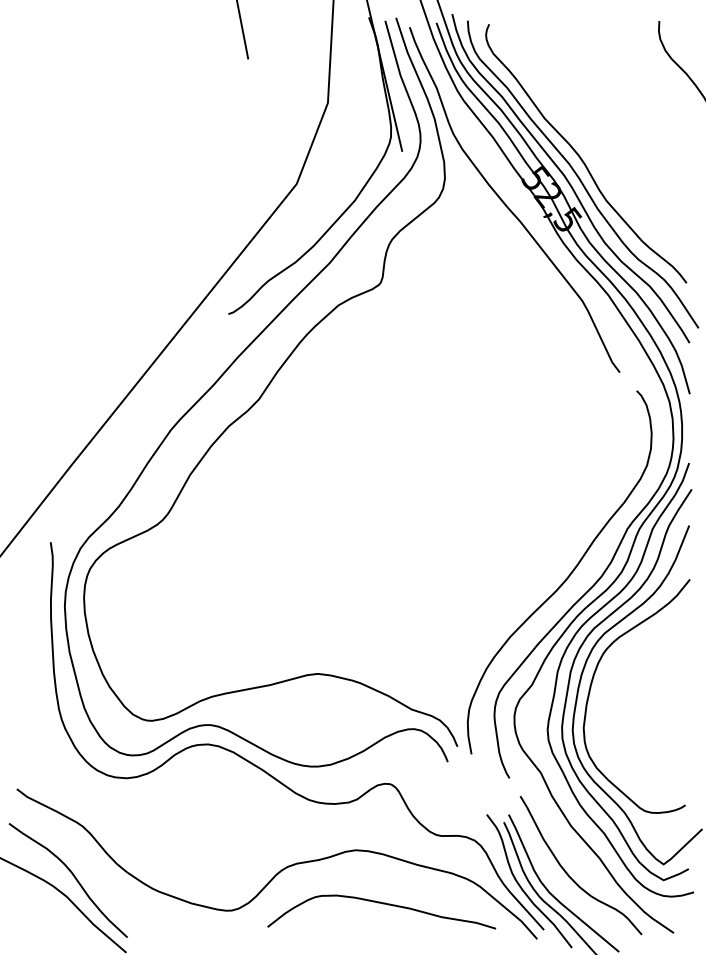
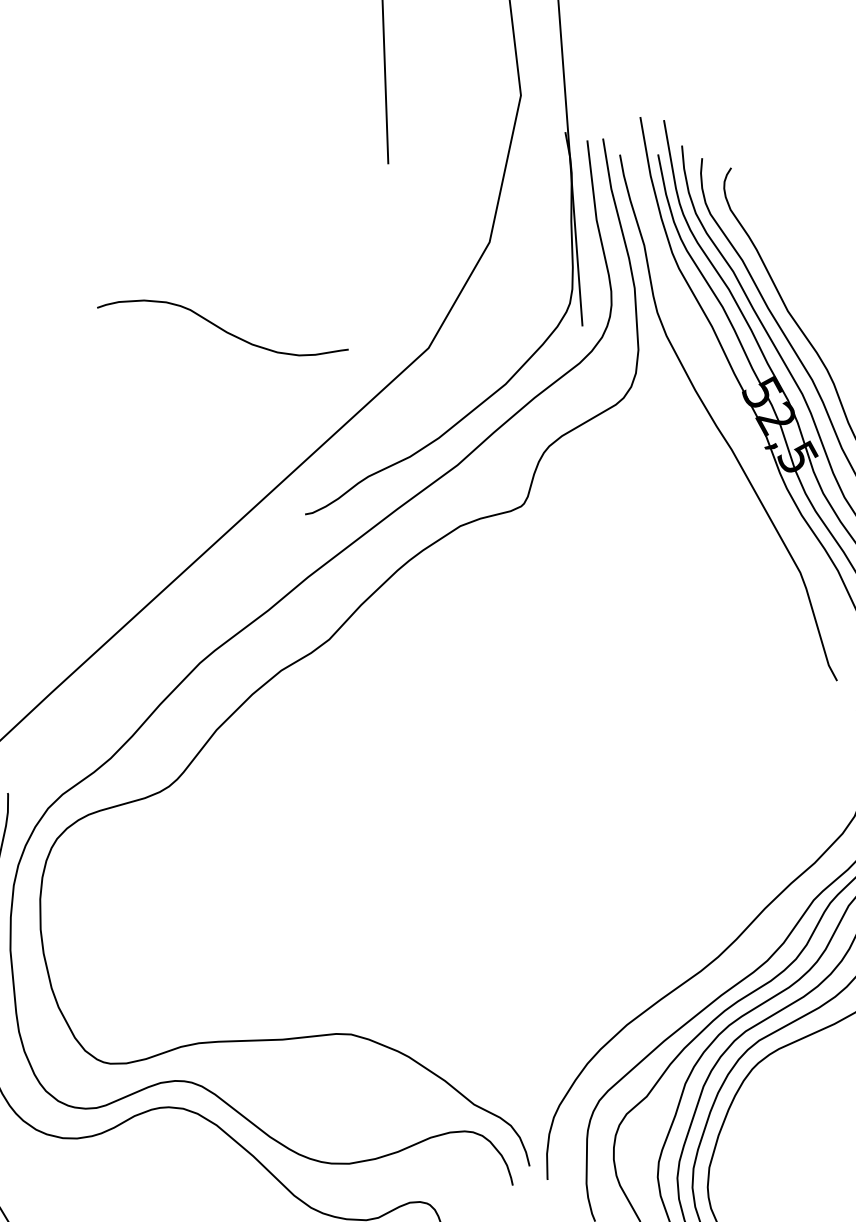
part: (149, 191) -> (222, 326), added

